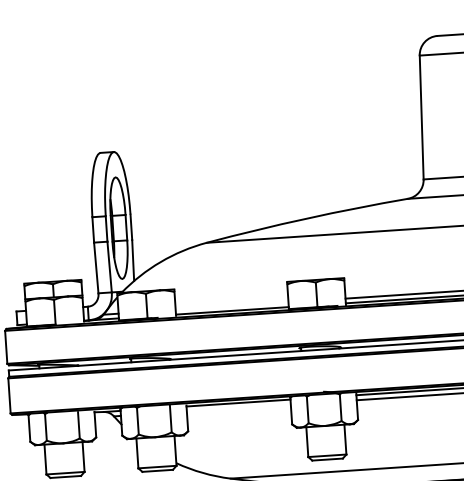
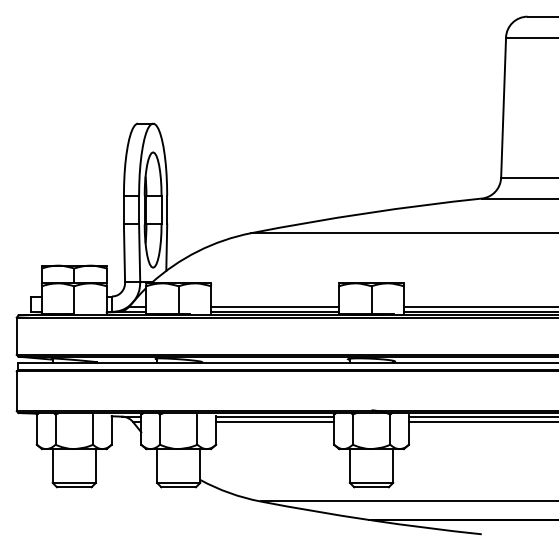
line: (232, 305) -> (275, 306), added
line: (239, 408) -> (275, 422), added

